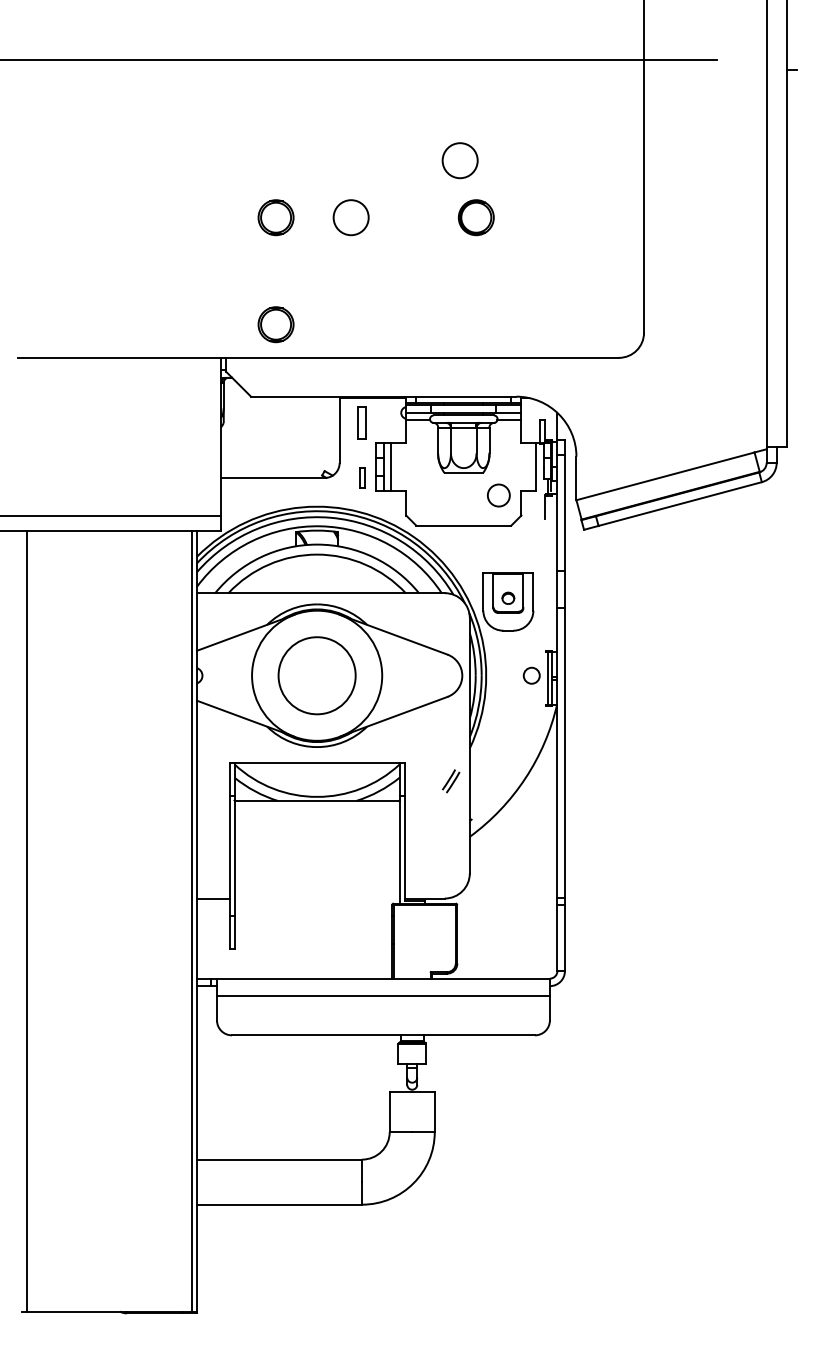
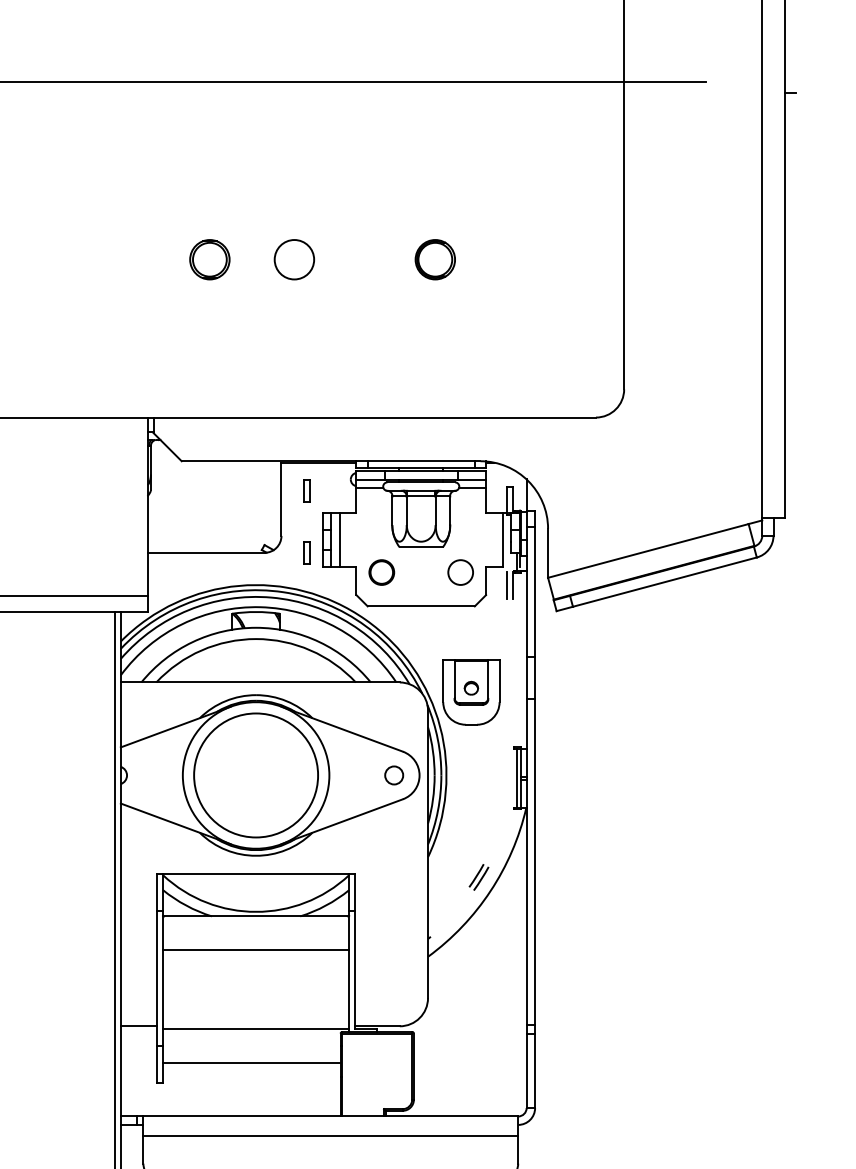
circle: (459, 160) -> (416, 195), removed
part: (275, 324) -> (209, 379), removed
part: (362, 422) -> (307, 490), size x0.62
circle: (428, 495) -> (381, 572), added
line: (539, 506) -> (506, 584), added
circle: (317, 675) -> (256, 775), size x1.43
circle: (531, 675) -> (393, 775), moved
part: (451, 781) -> (479, 877), moved
line: (316, 830) -> (255, 949), added
line: (316, 901) -> (255, 1029), added
line: (313, 931) -> (252, 1063), added

